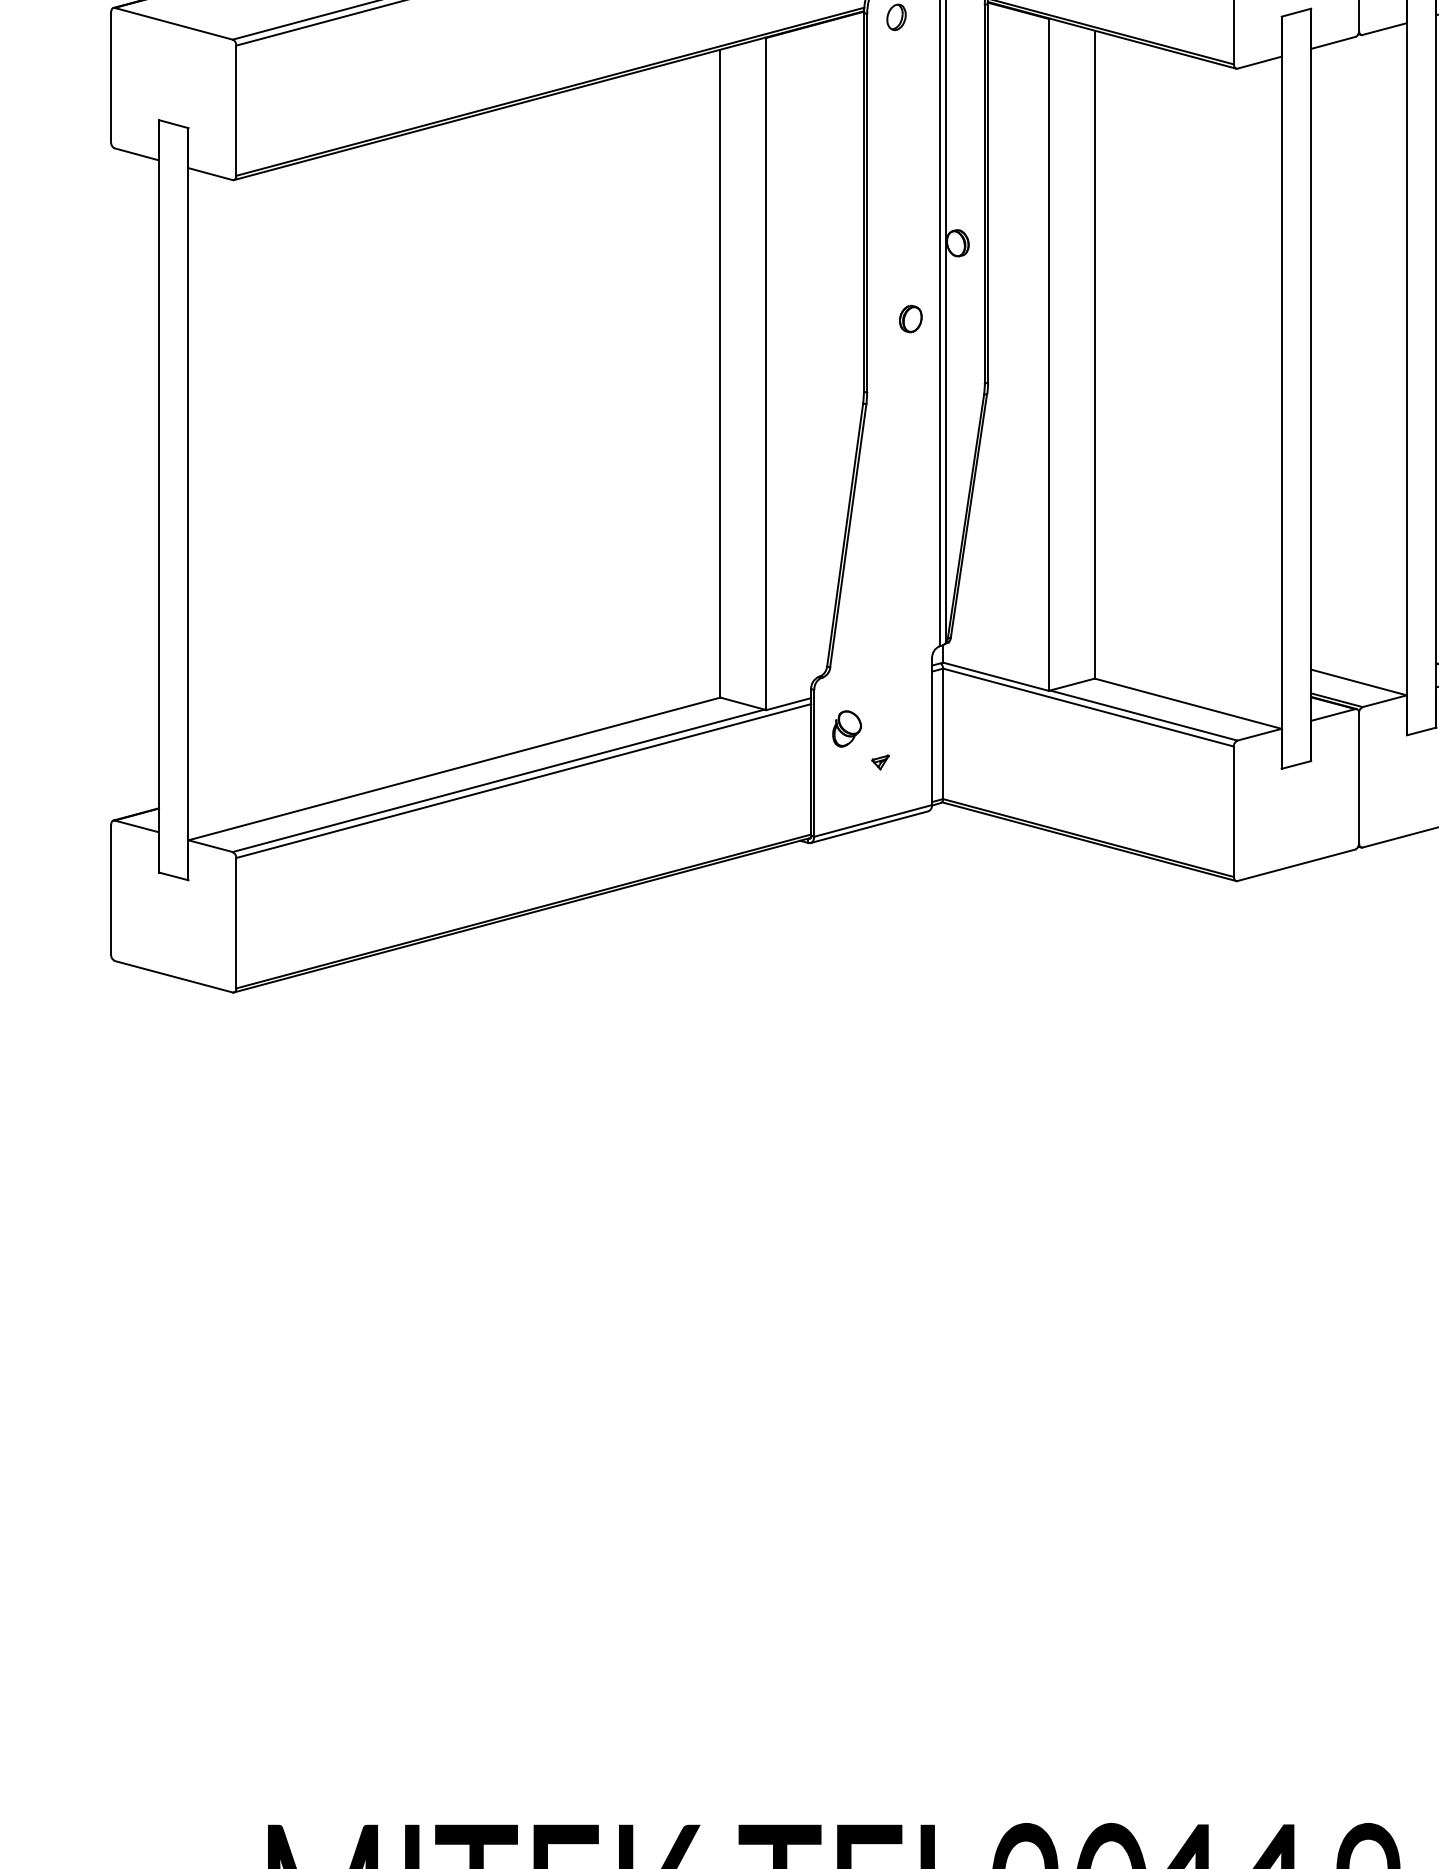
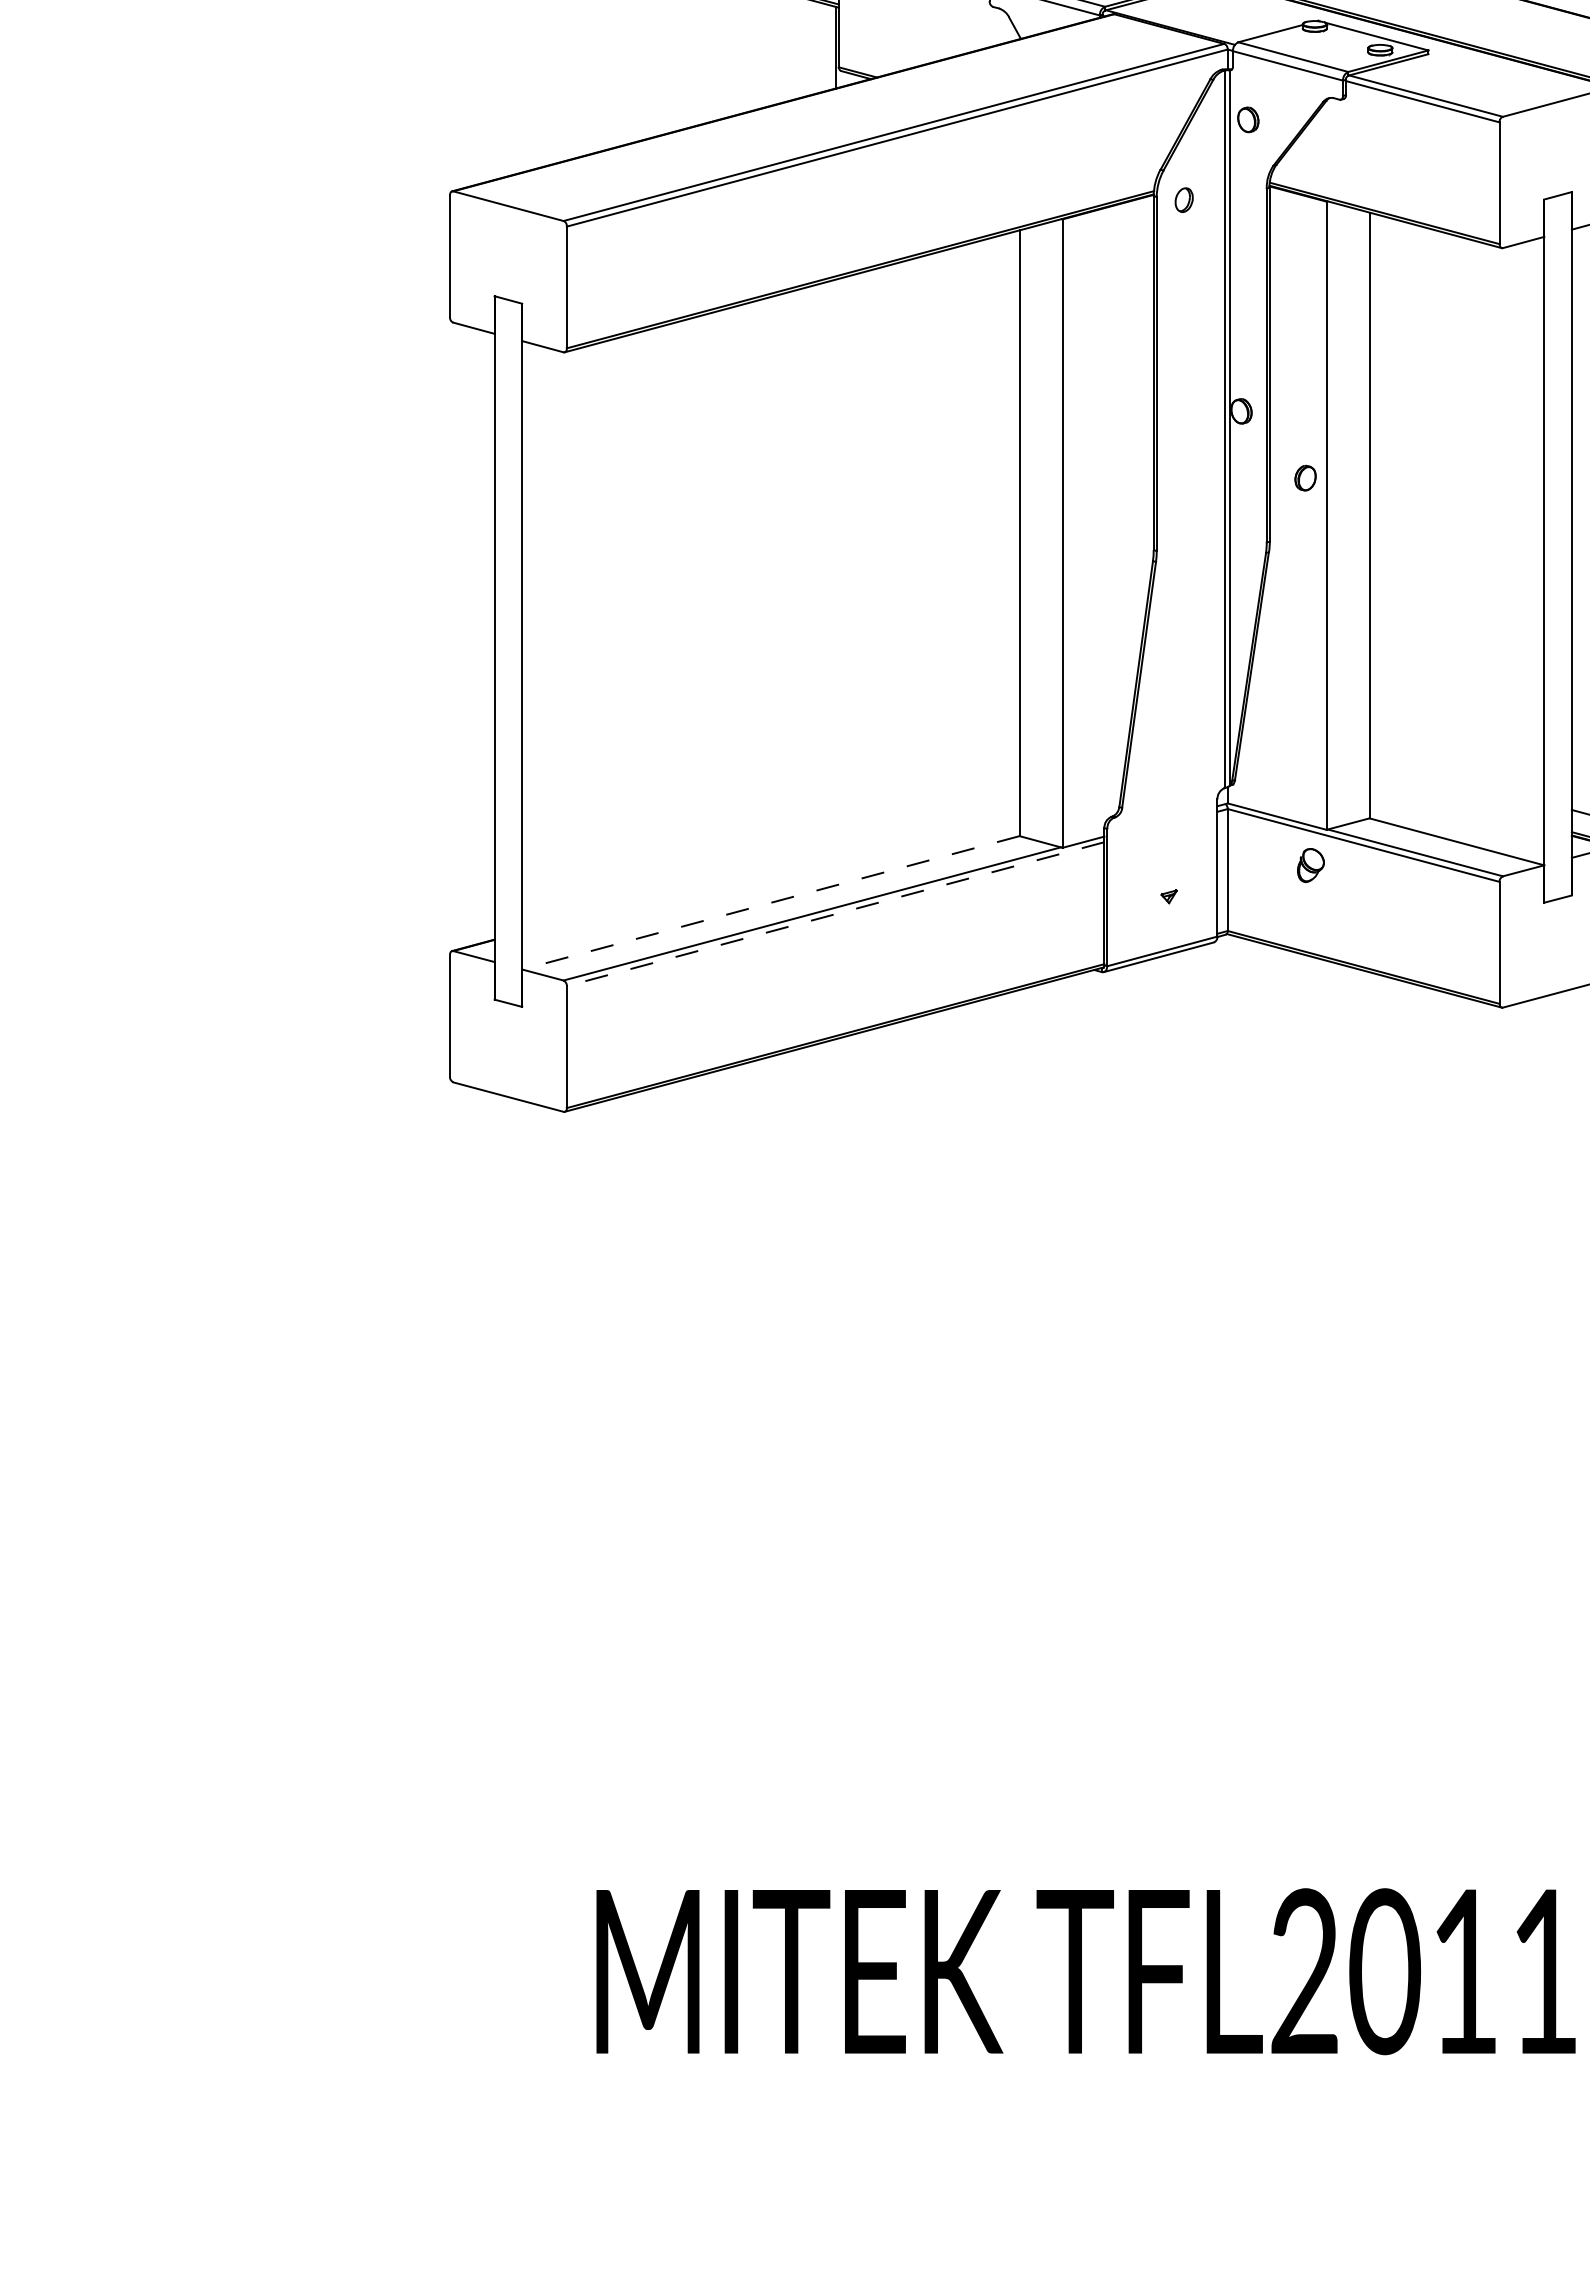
part: (910, 318) -> (1305, 477), moved
part: (846, 729) -> (1310, 865), moved
line: (454, 768) -> (770, 902), solid -> dashed
line: (523, 781) -> (835, 914), solid -> dashed

